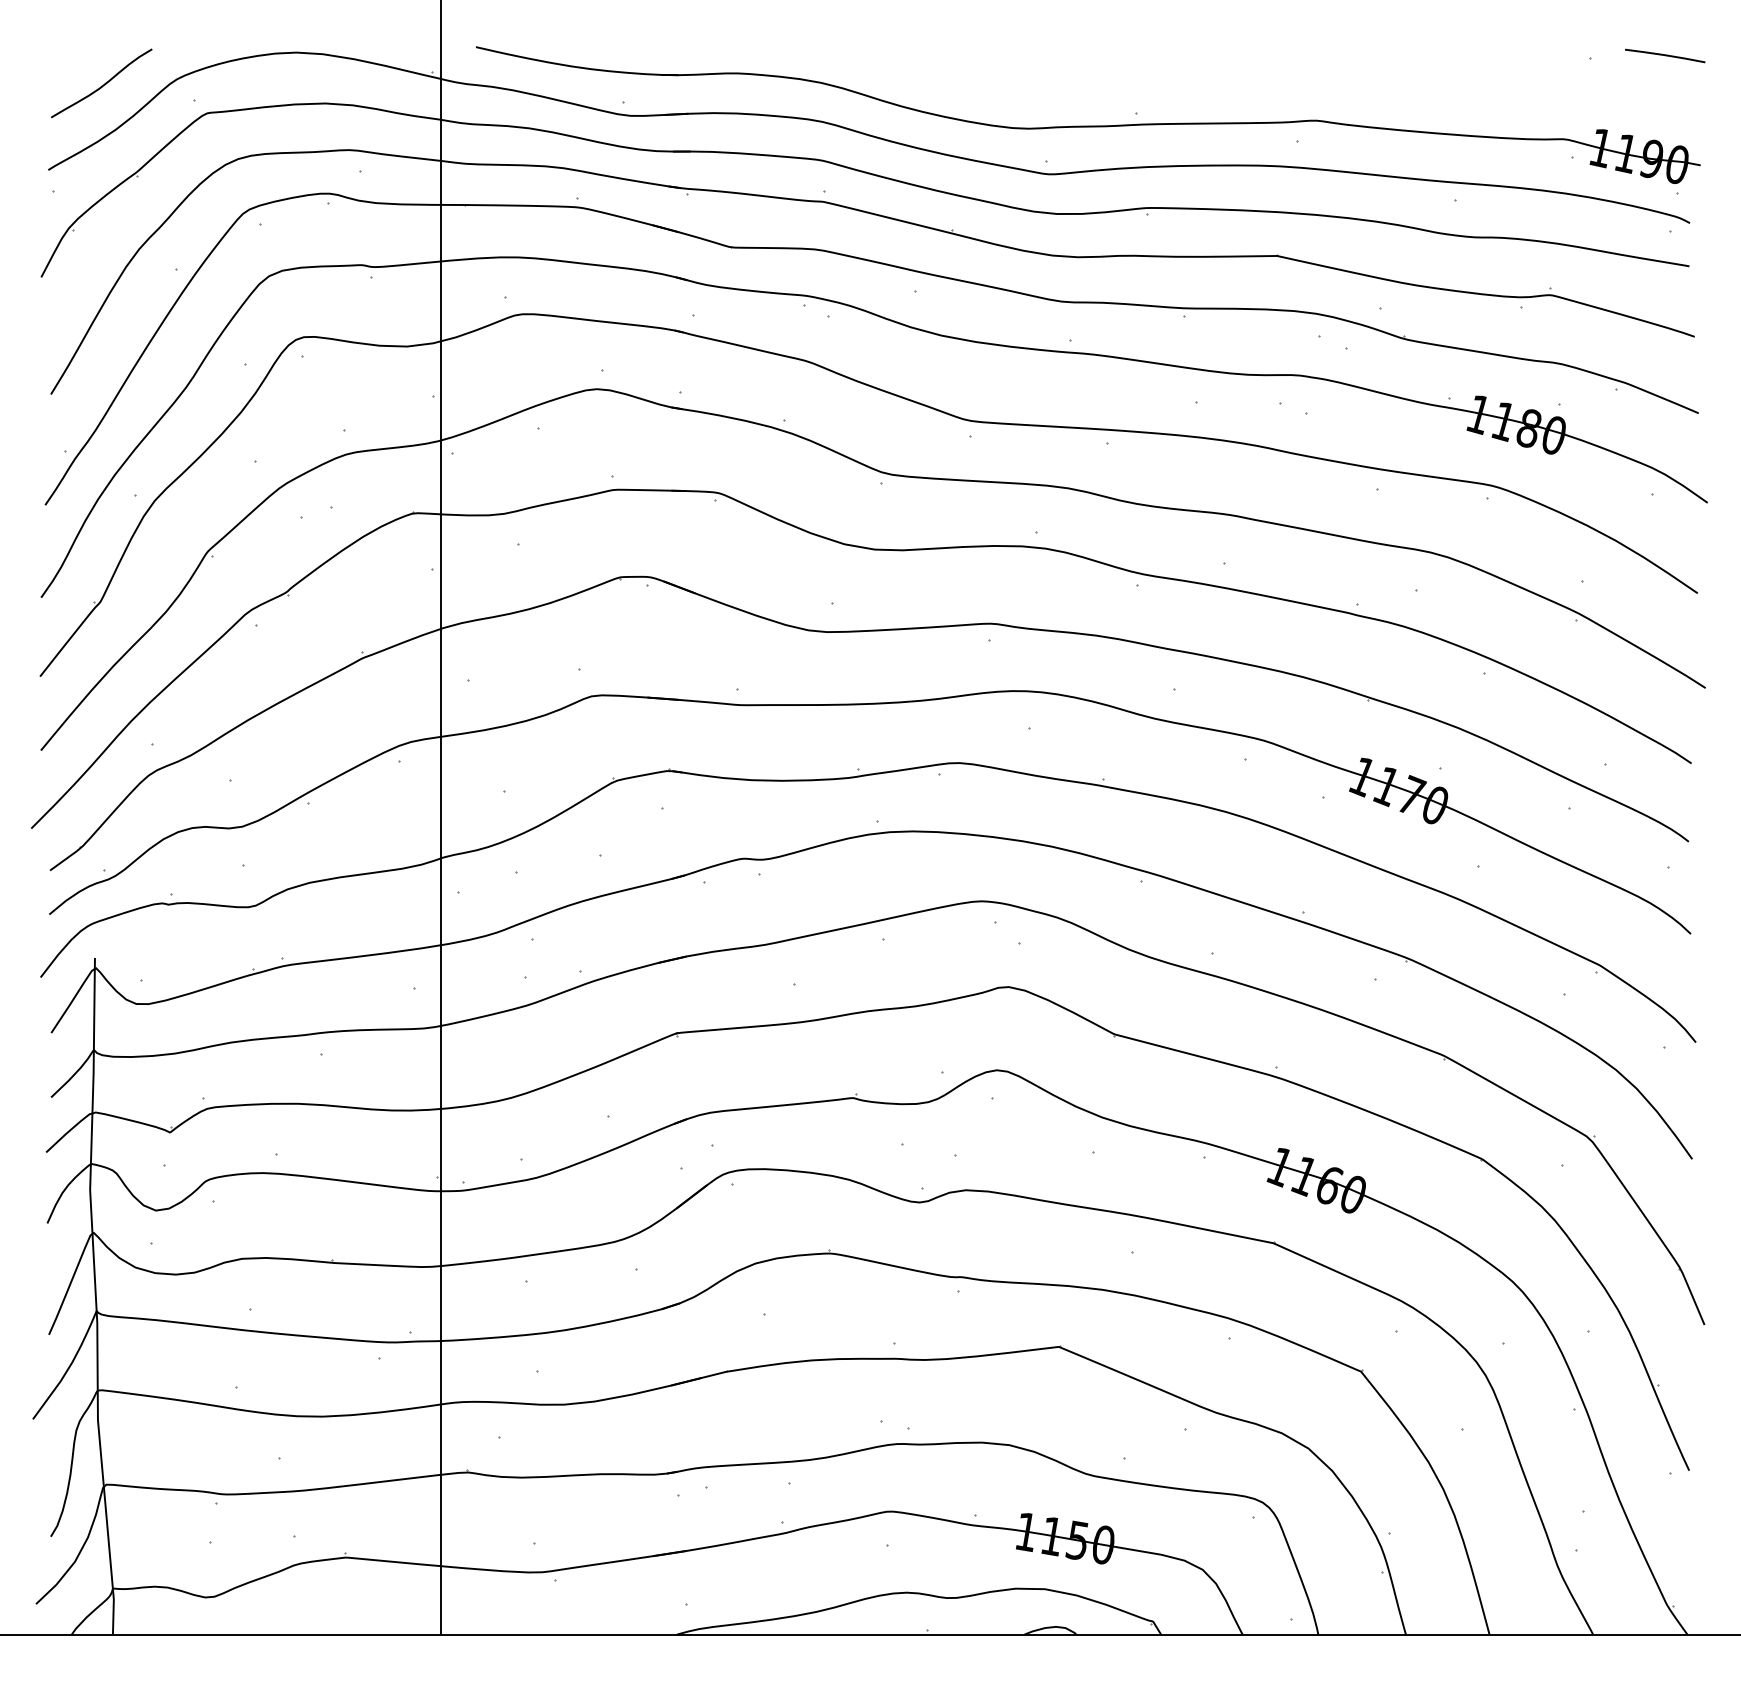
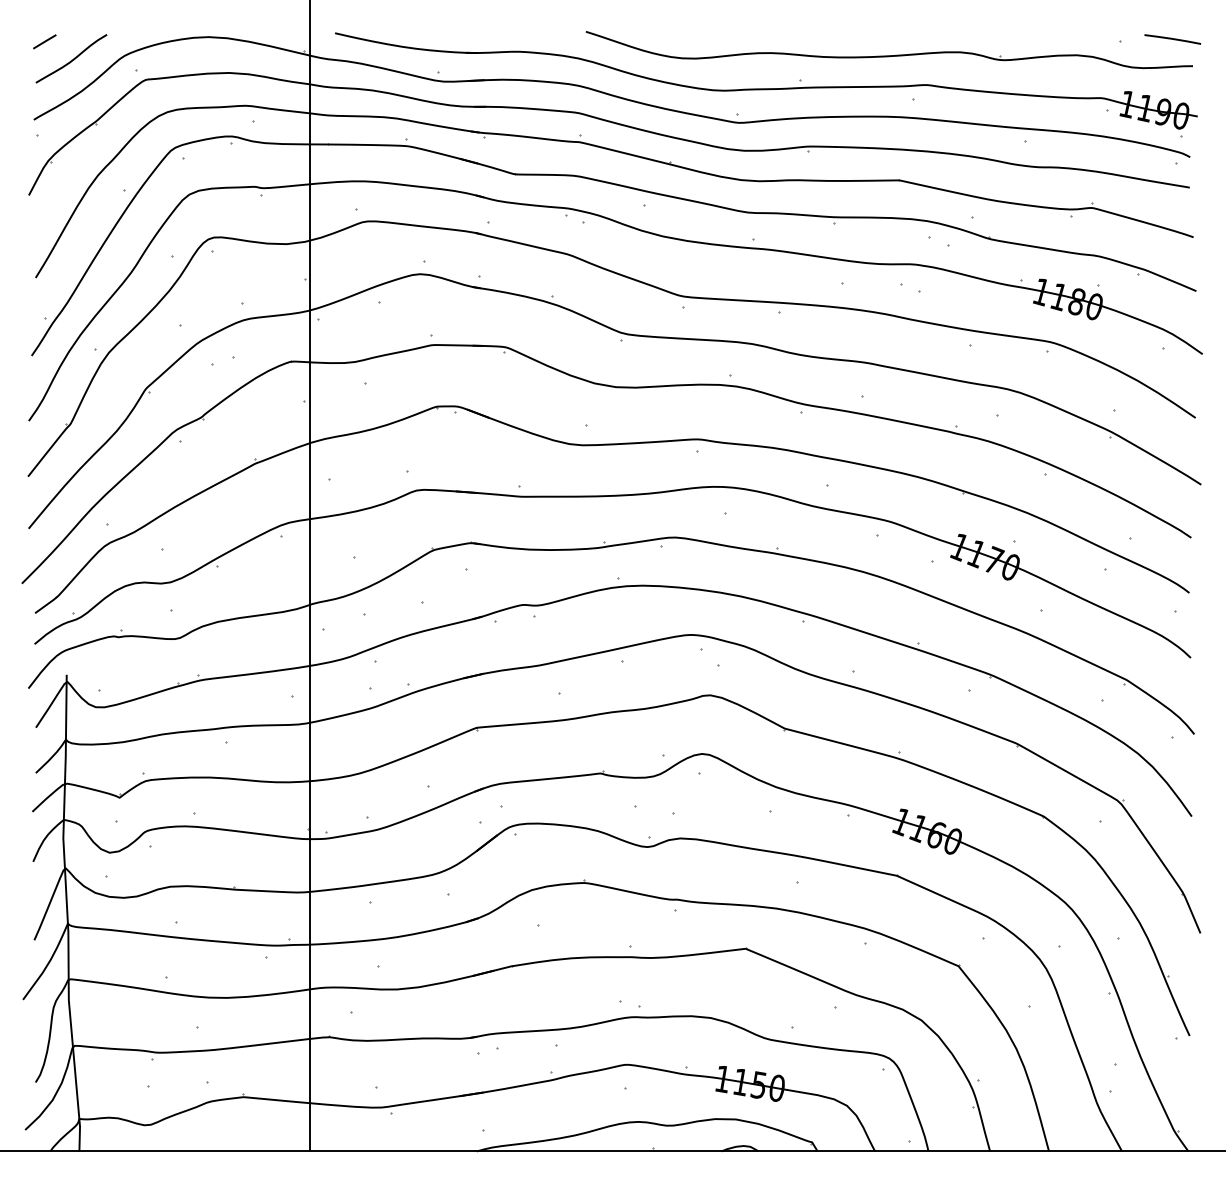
line: (63, 58) -> (44, 41), added
part: (1261, 71) -> (888, 50), added

